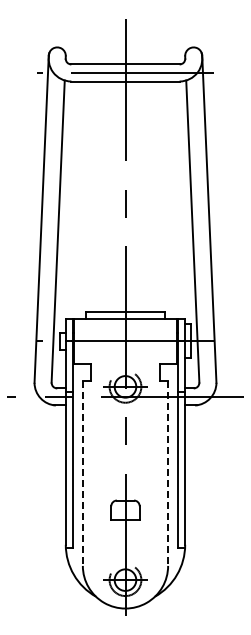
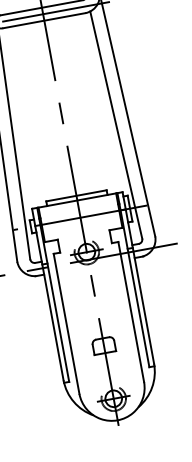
line: (82, 474) -> (66, 324), dashed -> solid
line: (168, 474) -> (131, 312), dashed -> solid

